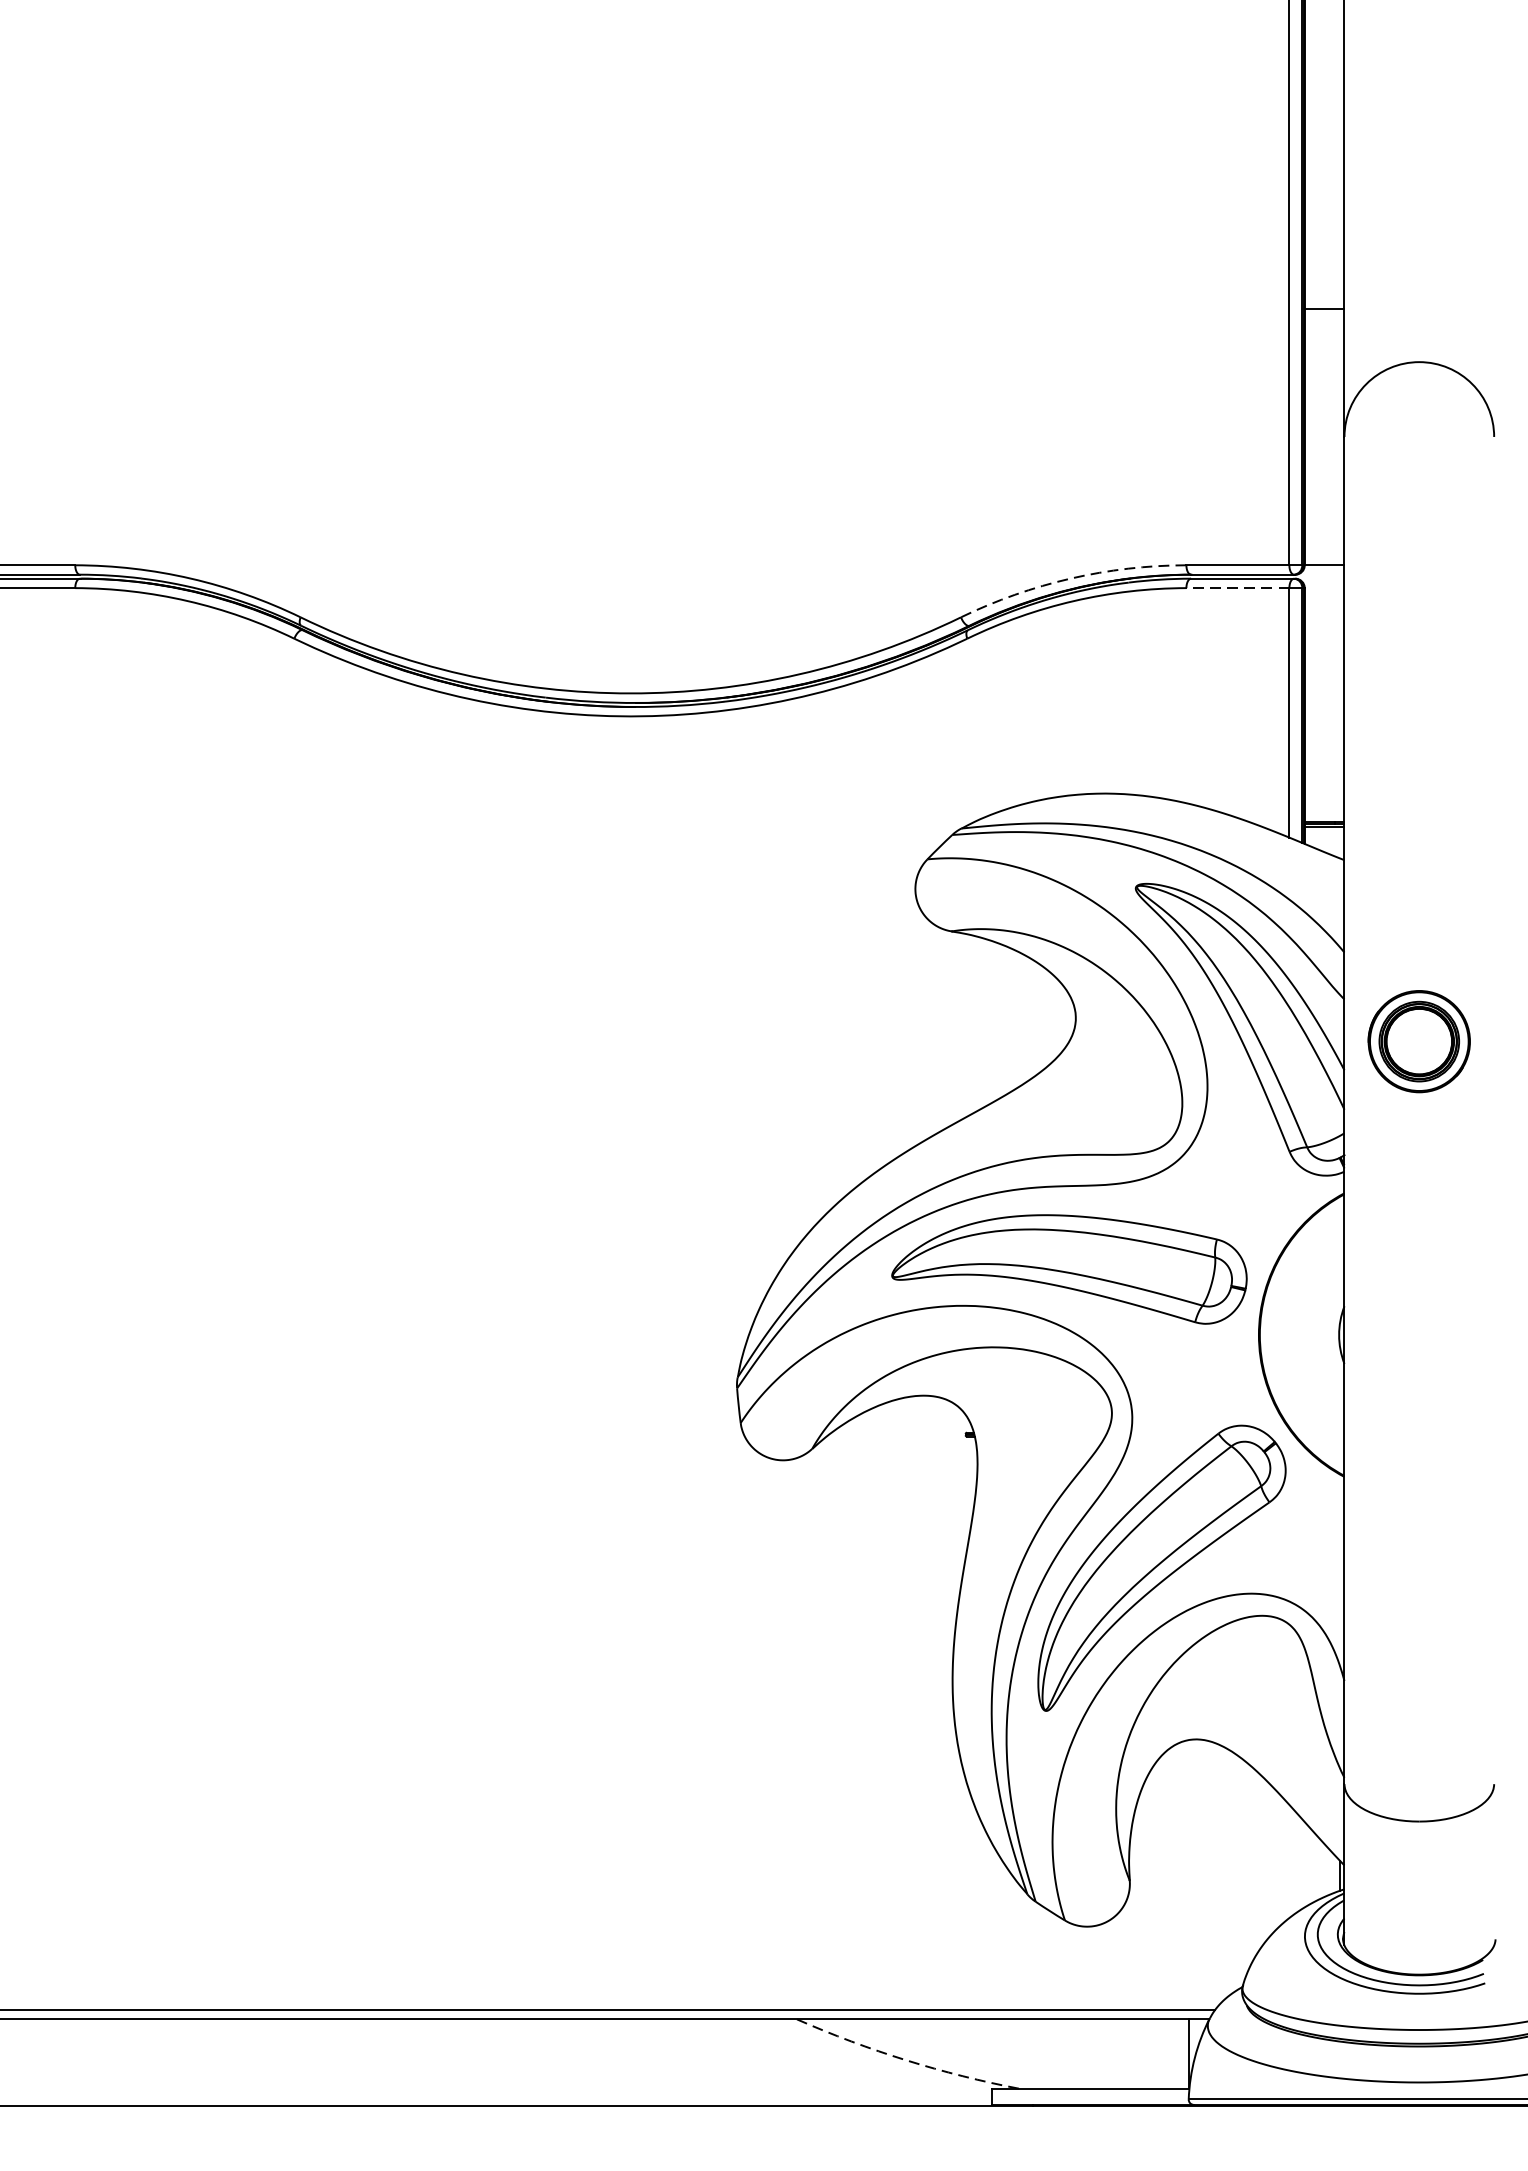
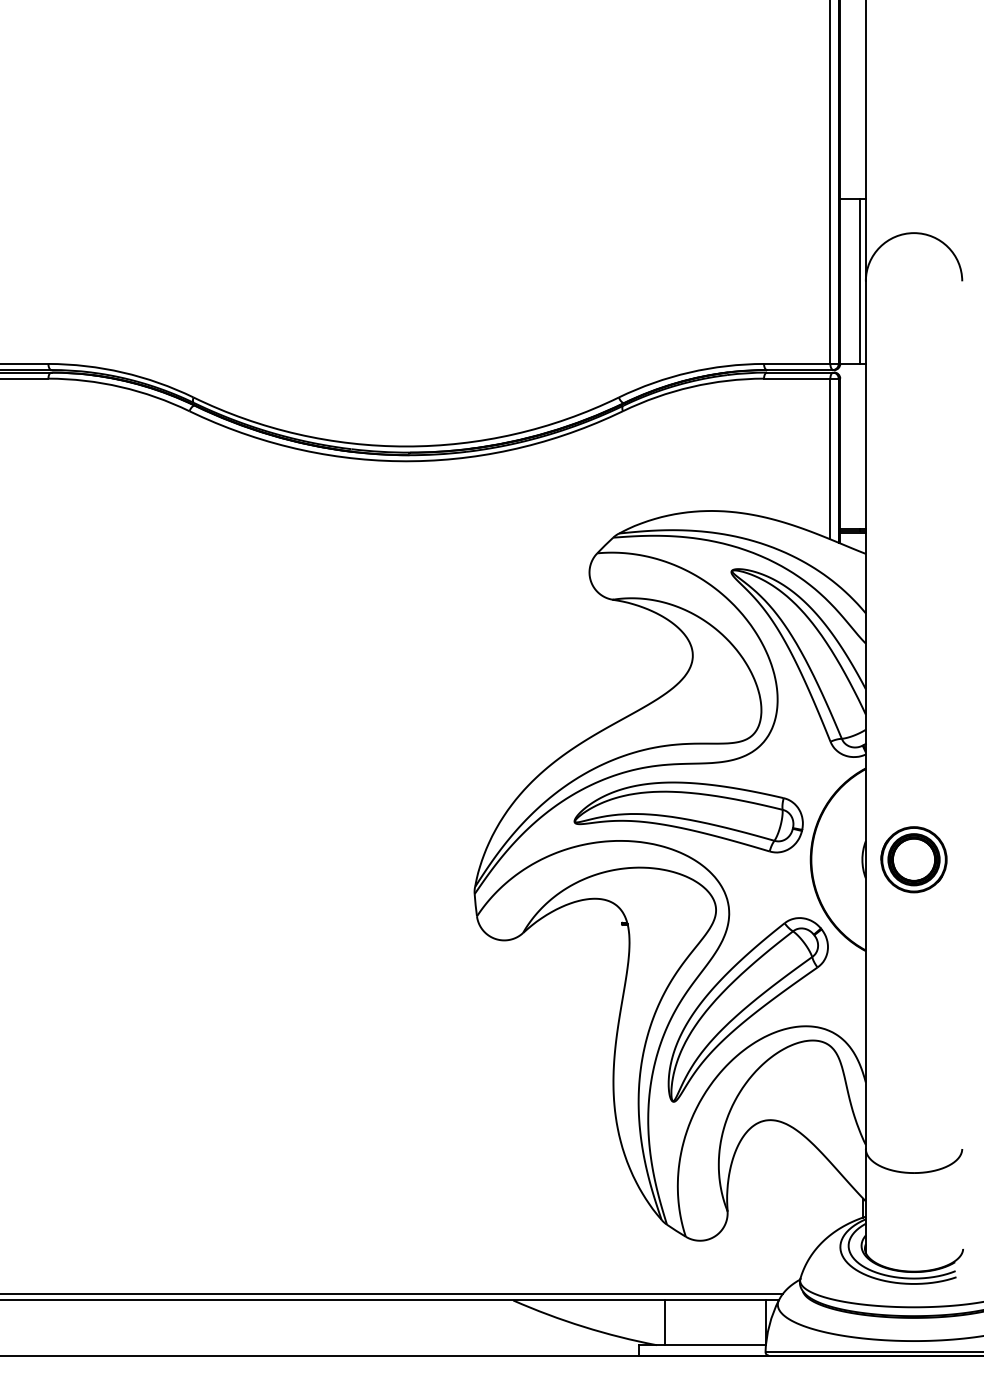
line: (1334, 435) -> (859, 280), added
arc: (1070, 578) -> (689, 372), dashed -> solid
line: (1236, 587) -> (796, 378), dashed -> solid
part: (1418, 1041) -> (913, 859), moved
line: (1031, 2053) -> (664, 1322), added
arc: (906, 2059) -> (583, 1326), dashed -> solid

